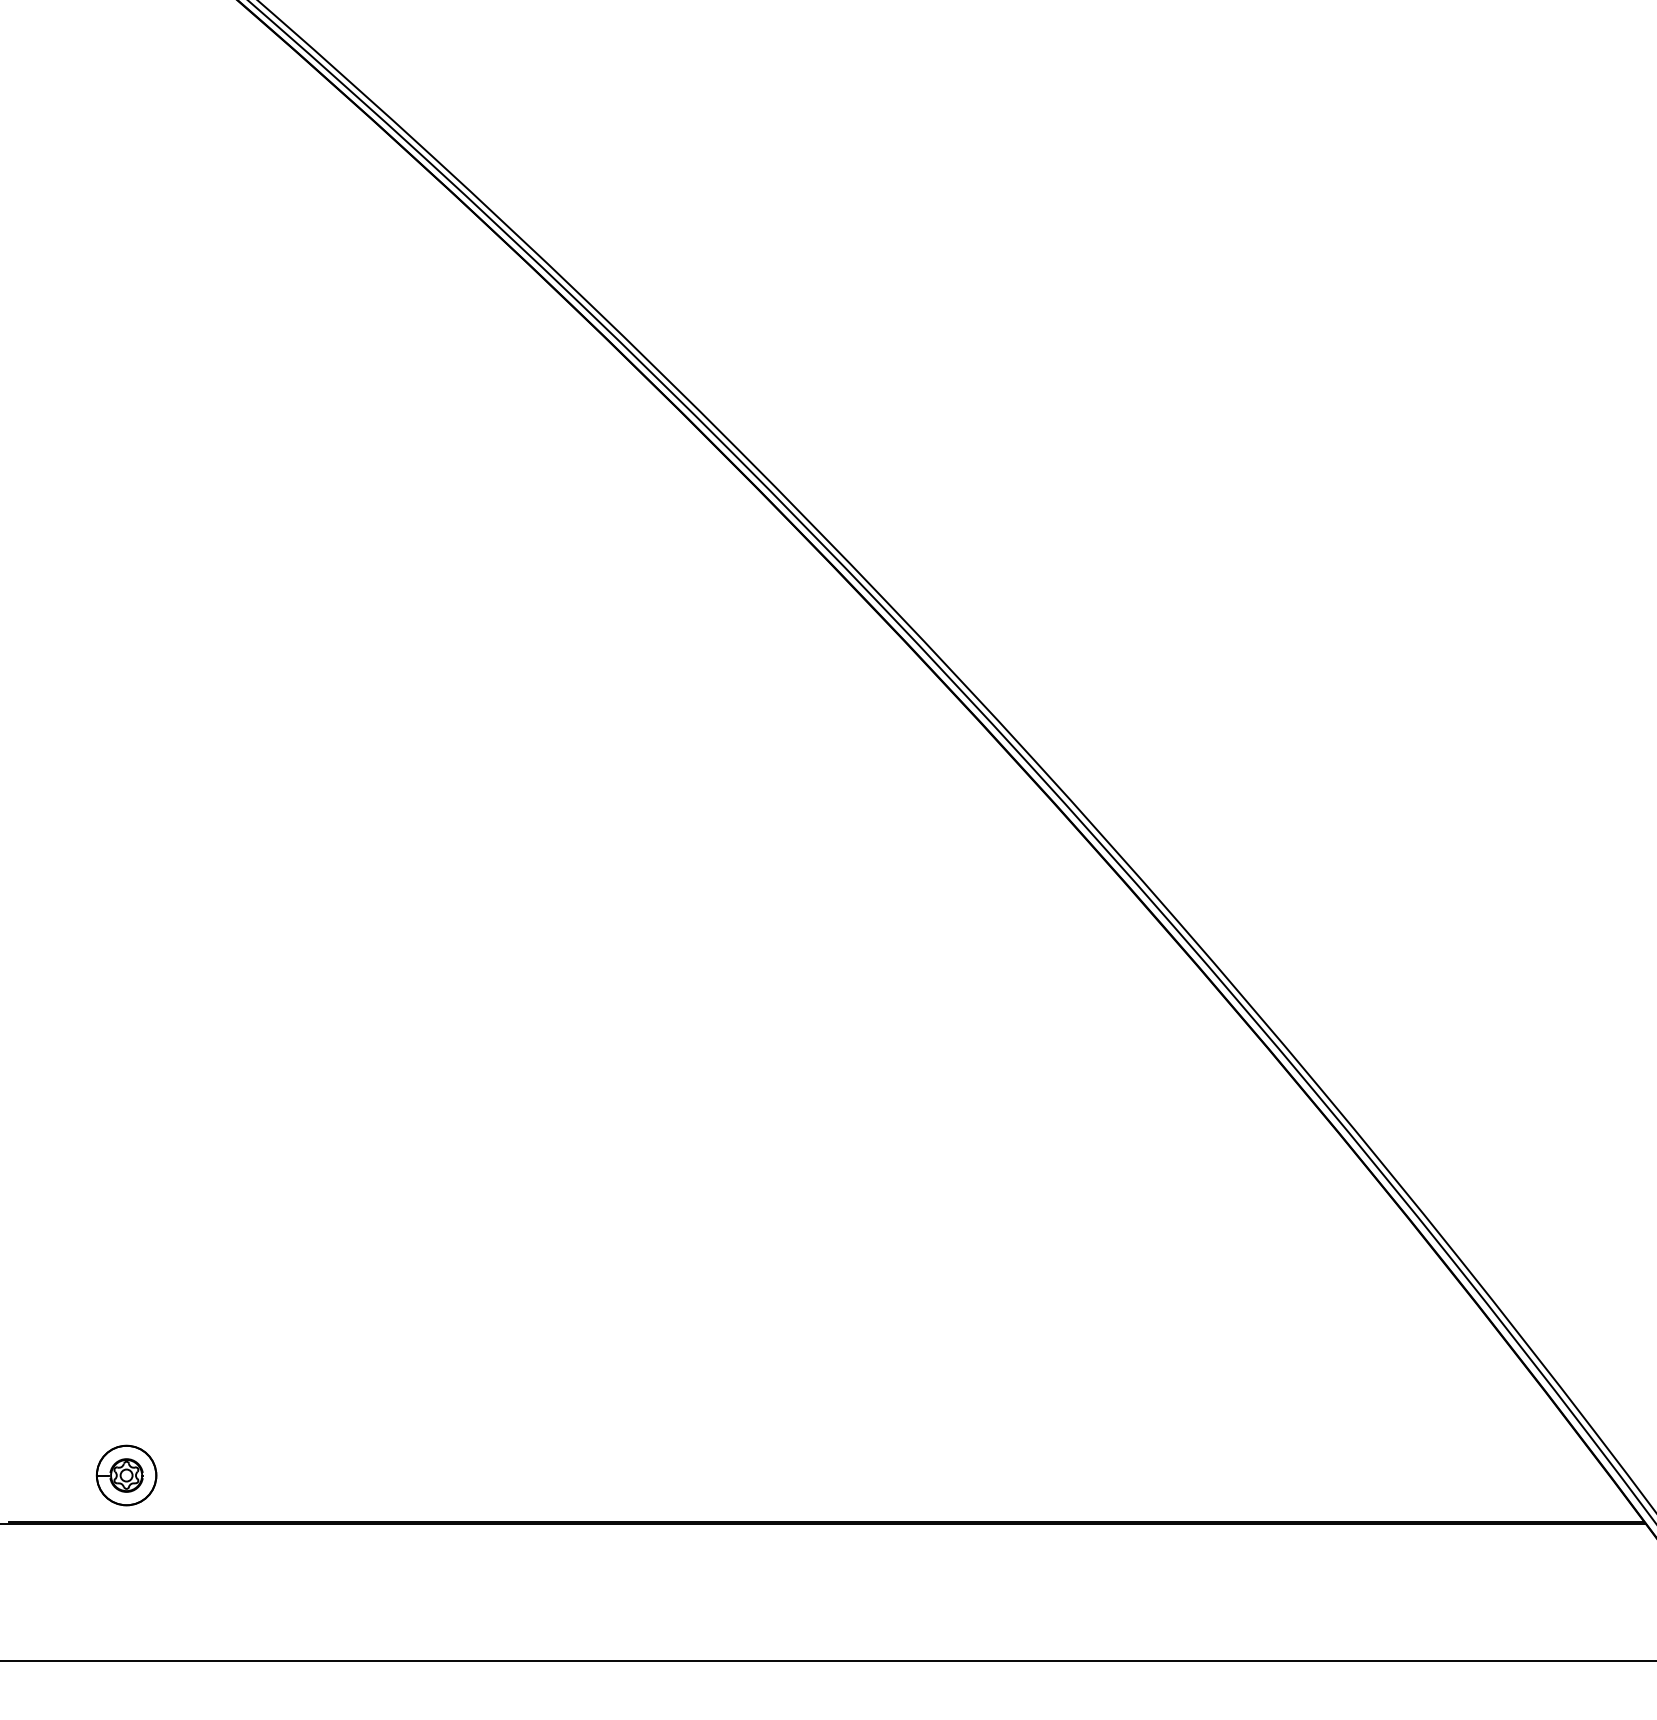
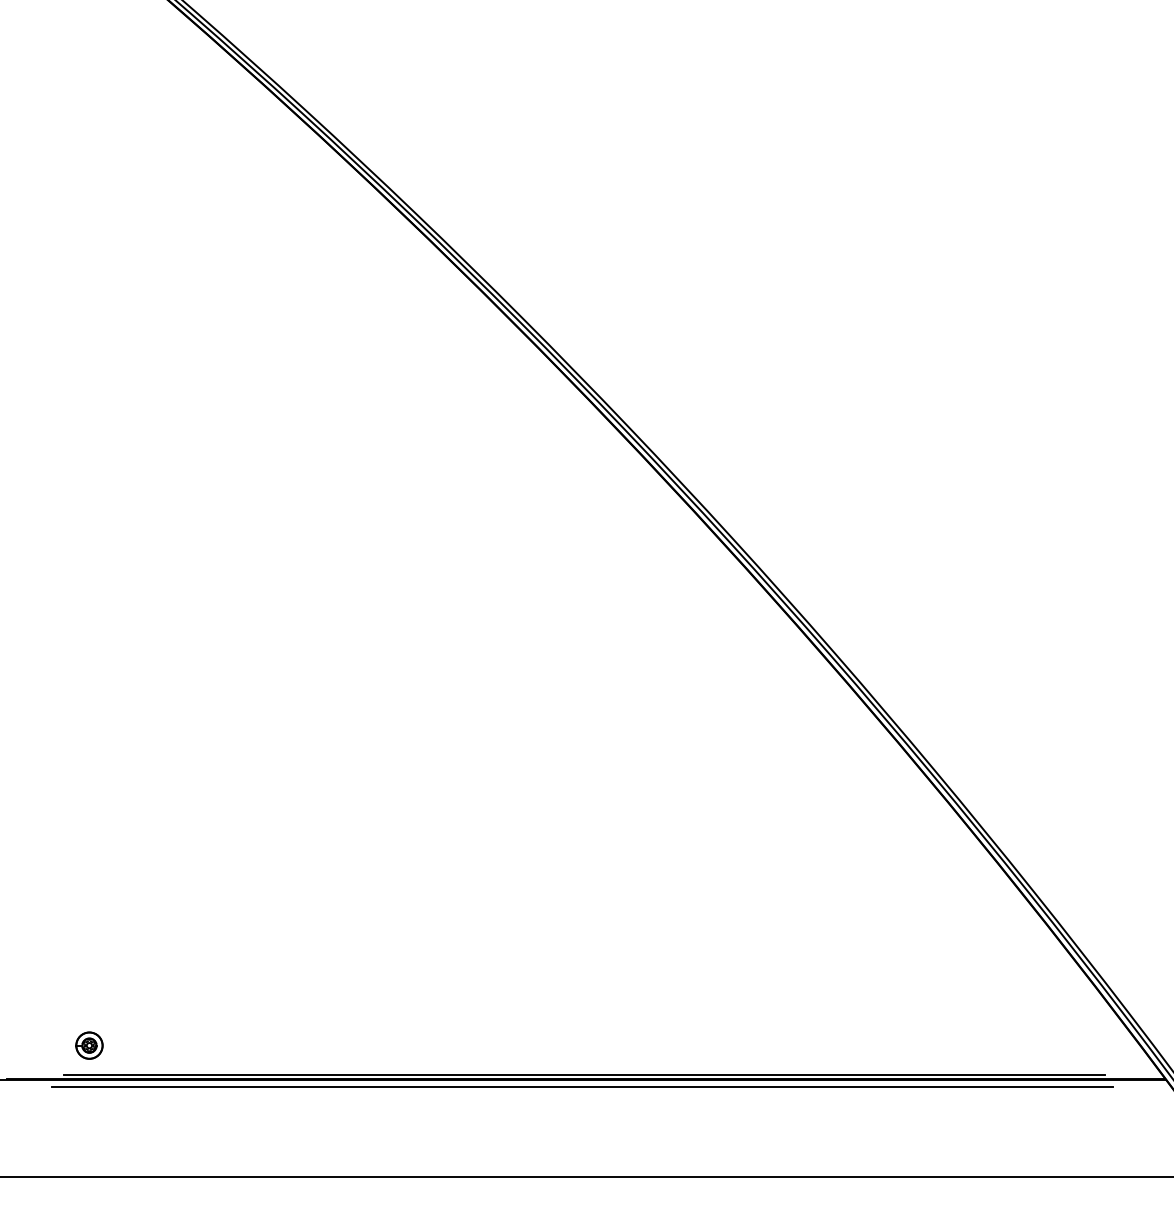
part: (125, 1475) -> (88, 1045), size x0.62
line: (824, 1517) -> (584, 1075), added
line: (821, 1533) -> (582, 1086), added

